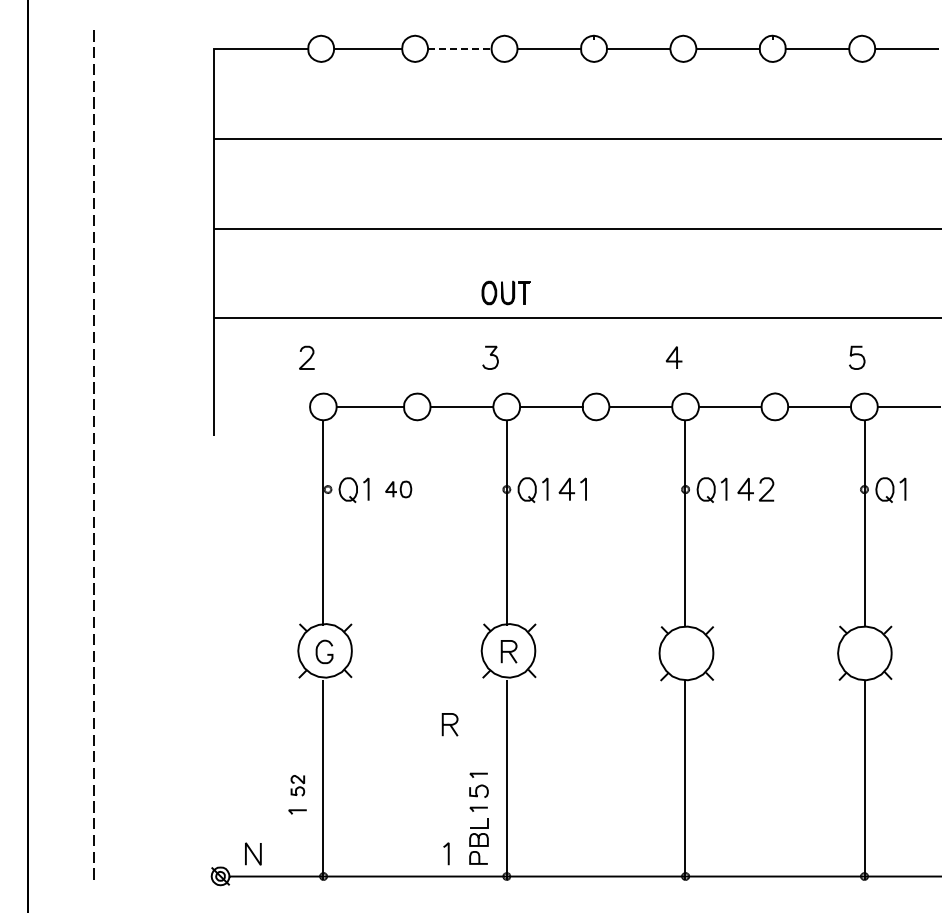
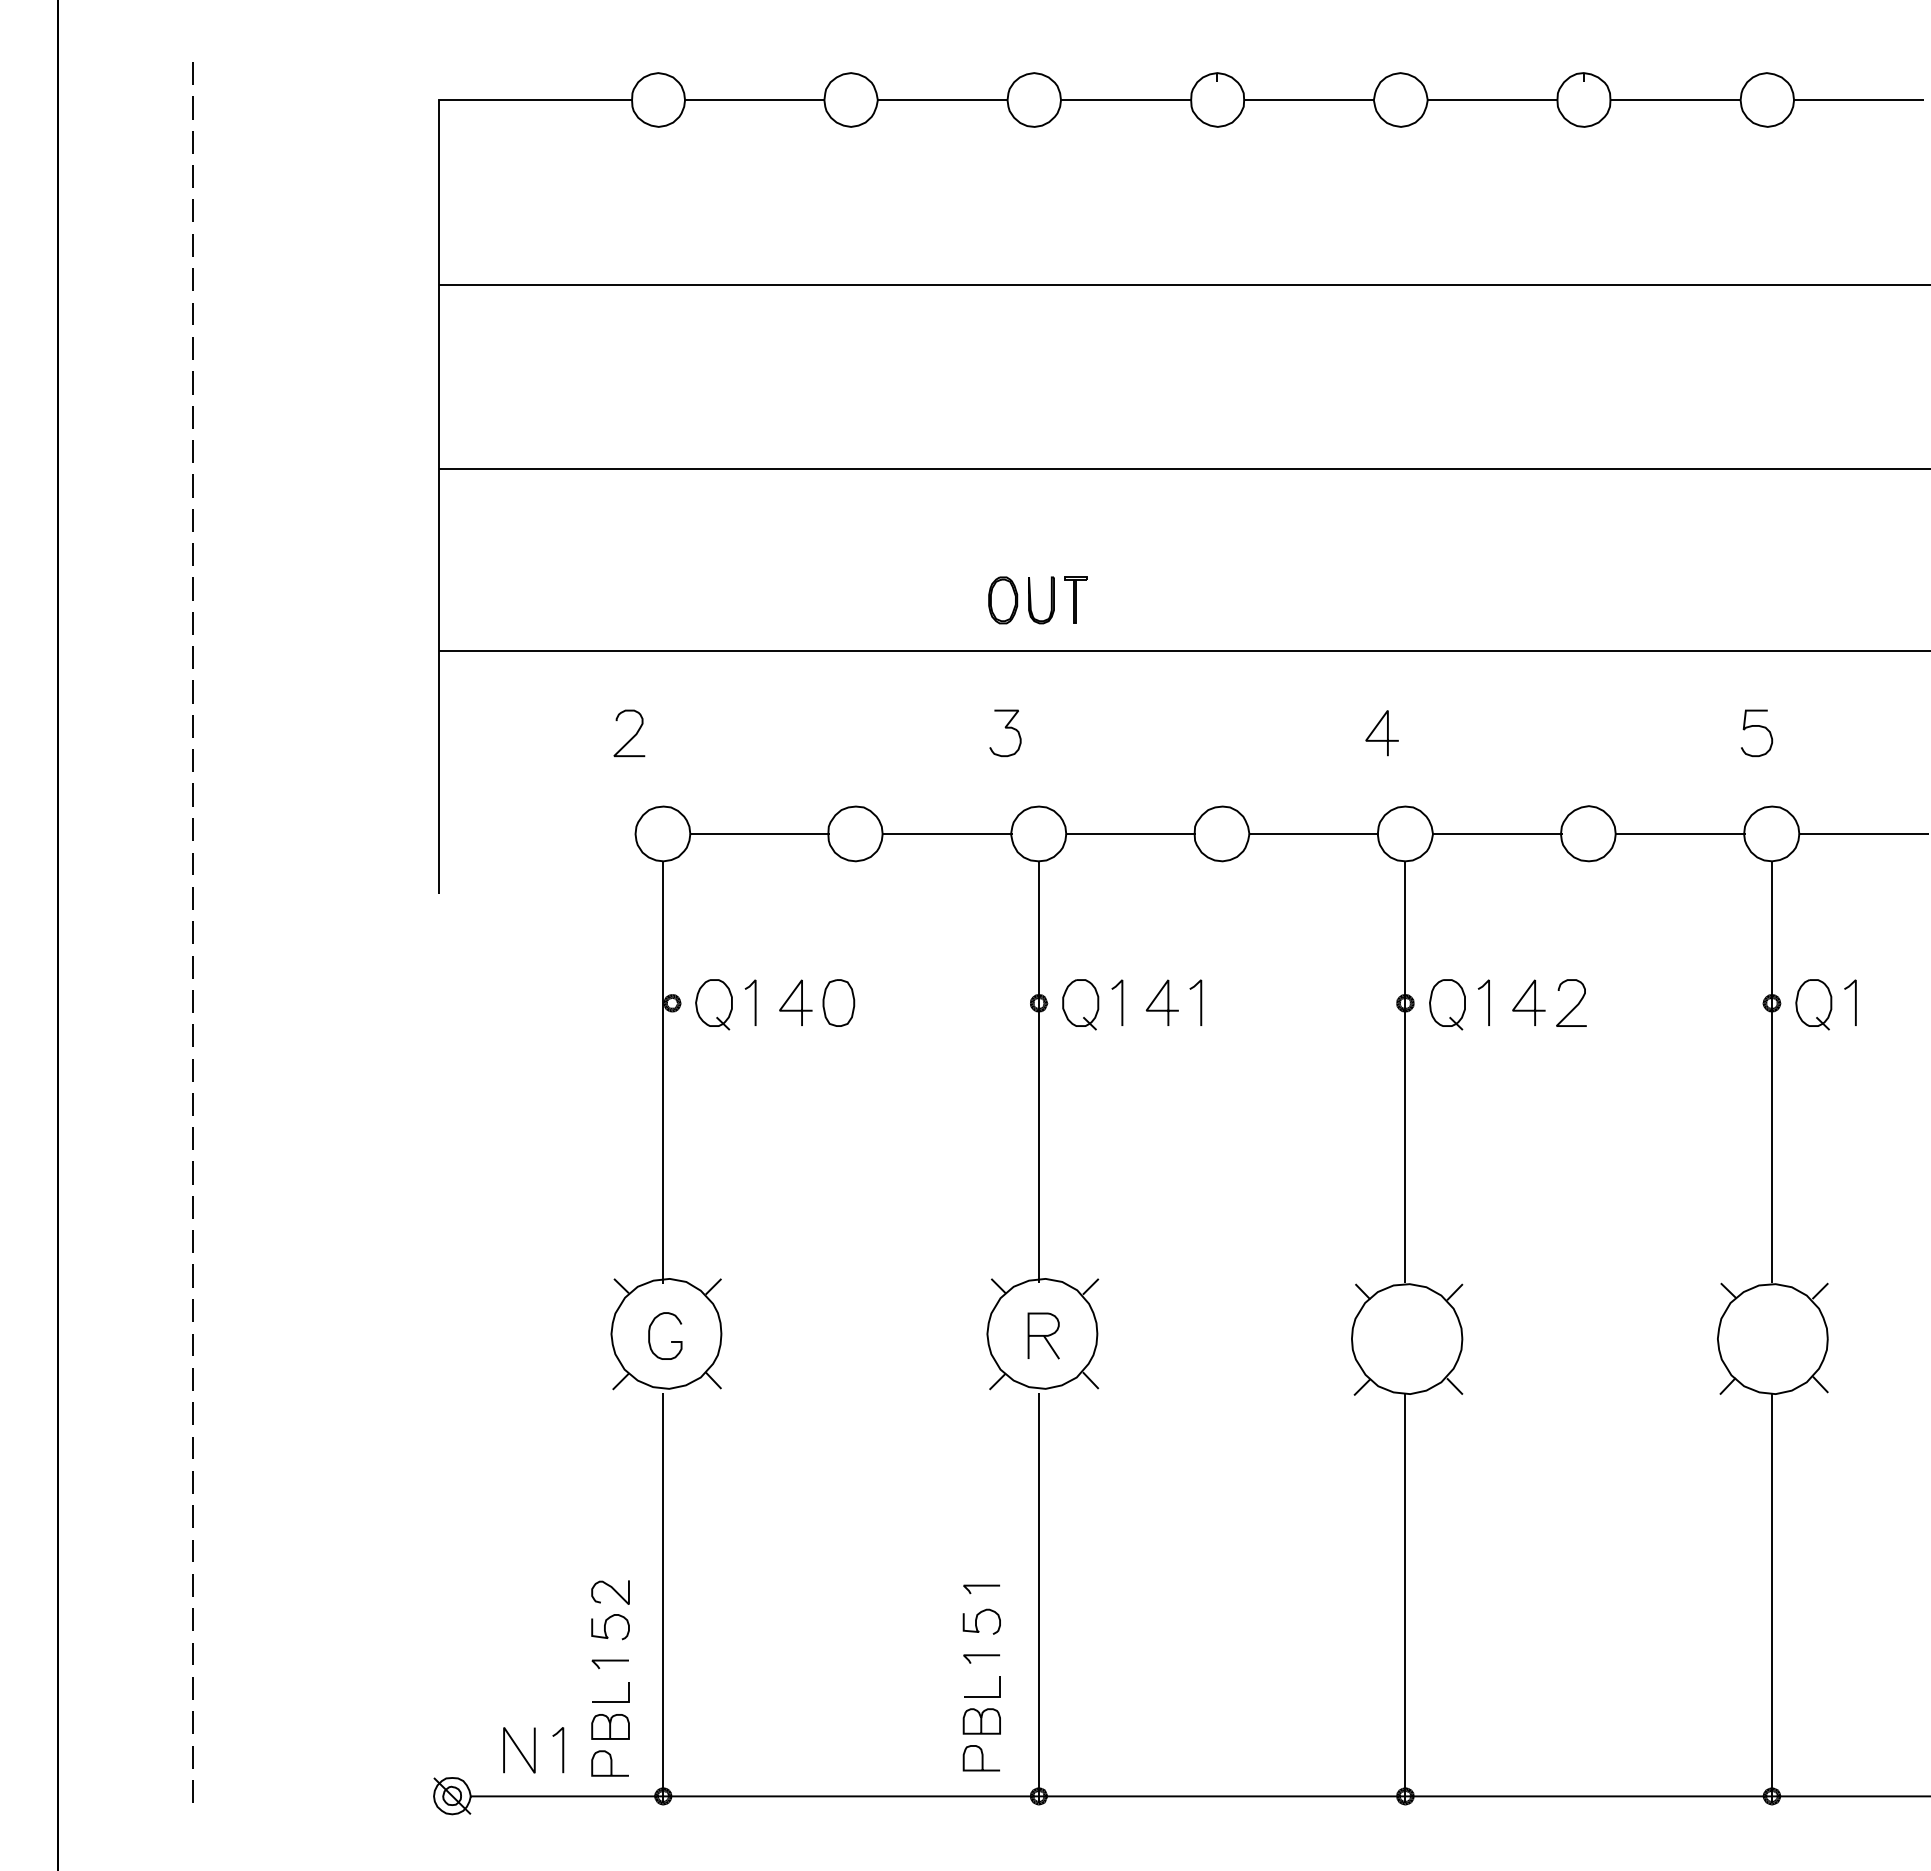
line: (459, 48) -> (941, 99), dashed -> solid
part: (398, 489) -> (816, 1003), size x1.43
part: (449, 724) -> (921, 1484), removed
part: (297, 785) -> (609, 1609), size x1.43
part: (297, 844) -> (609, 1730), added
line: (447, 853) -> (560, 1749), moved

